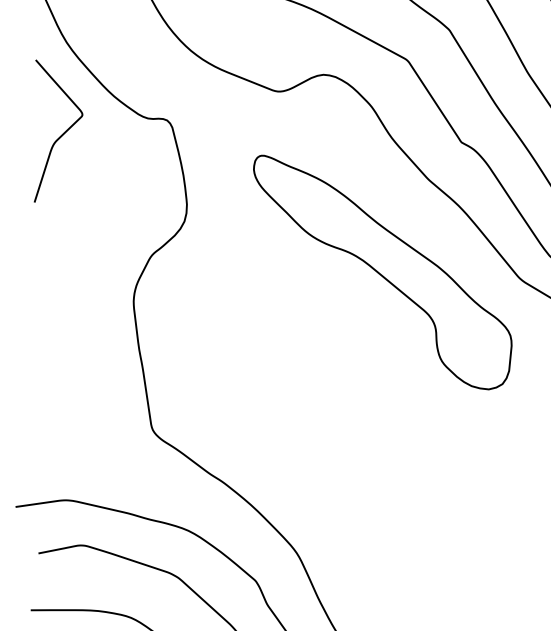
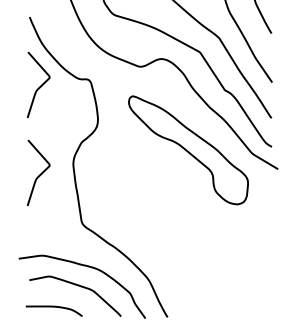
curve: (62, 322) -> (40, 173), added

